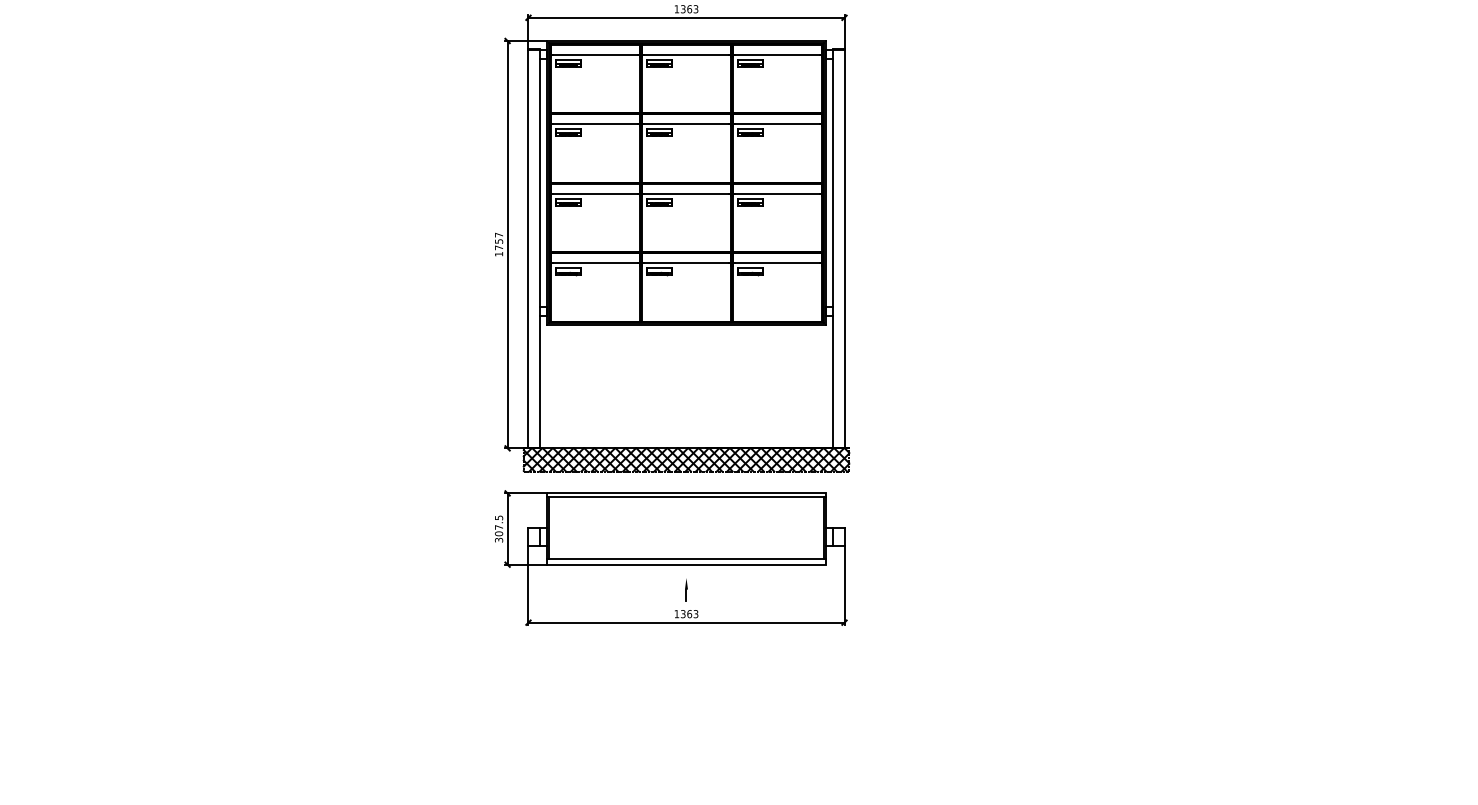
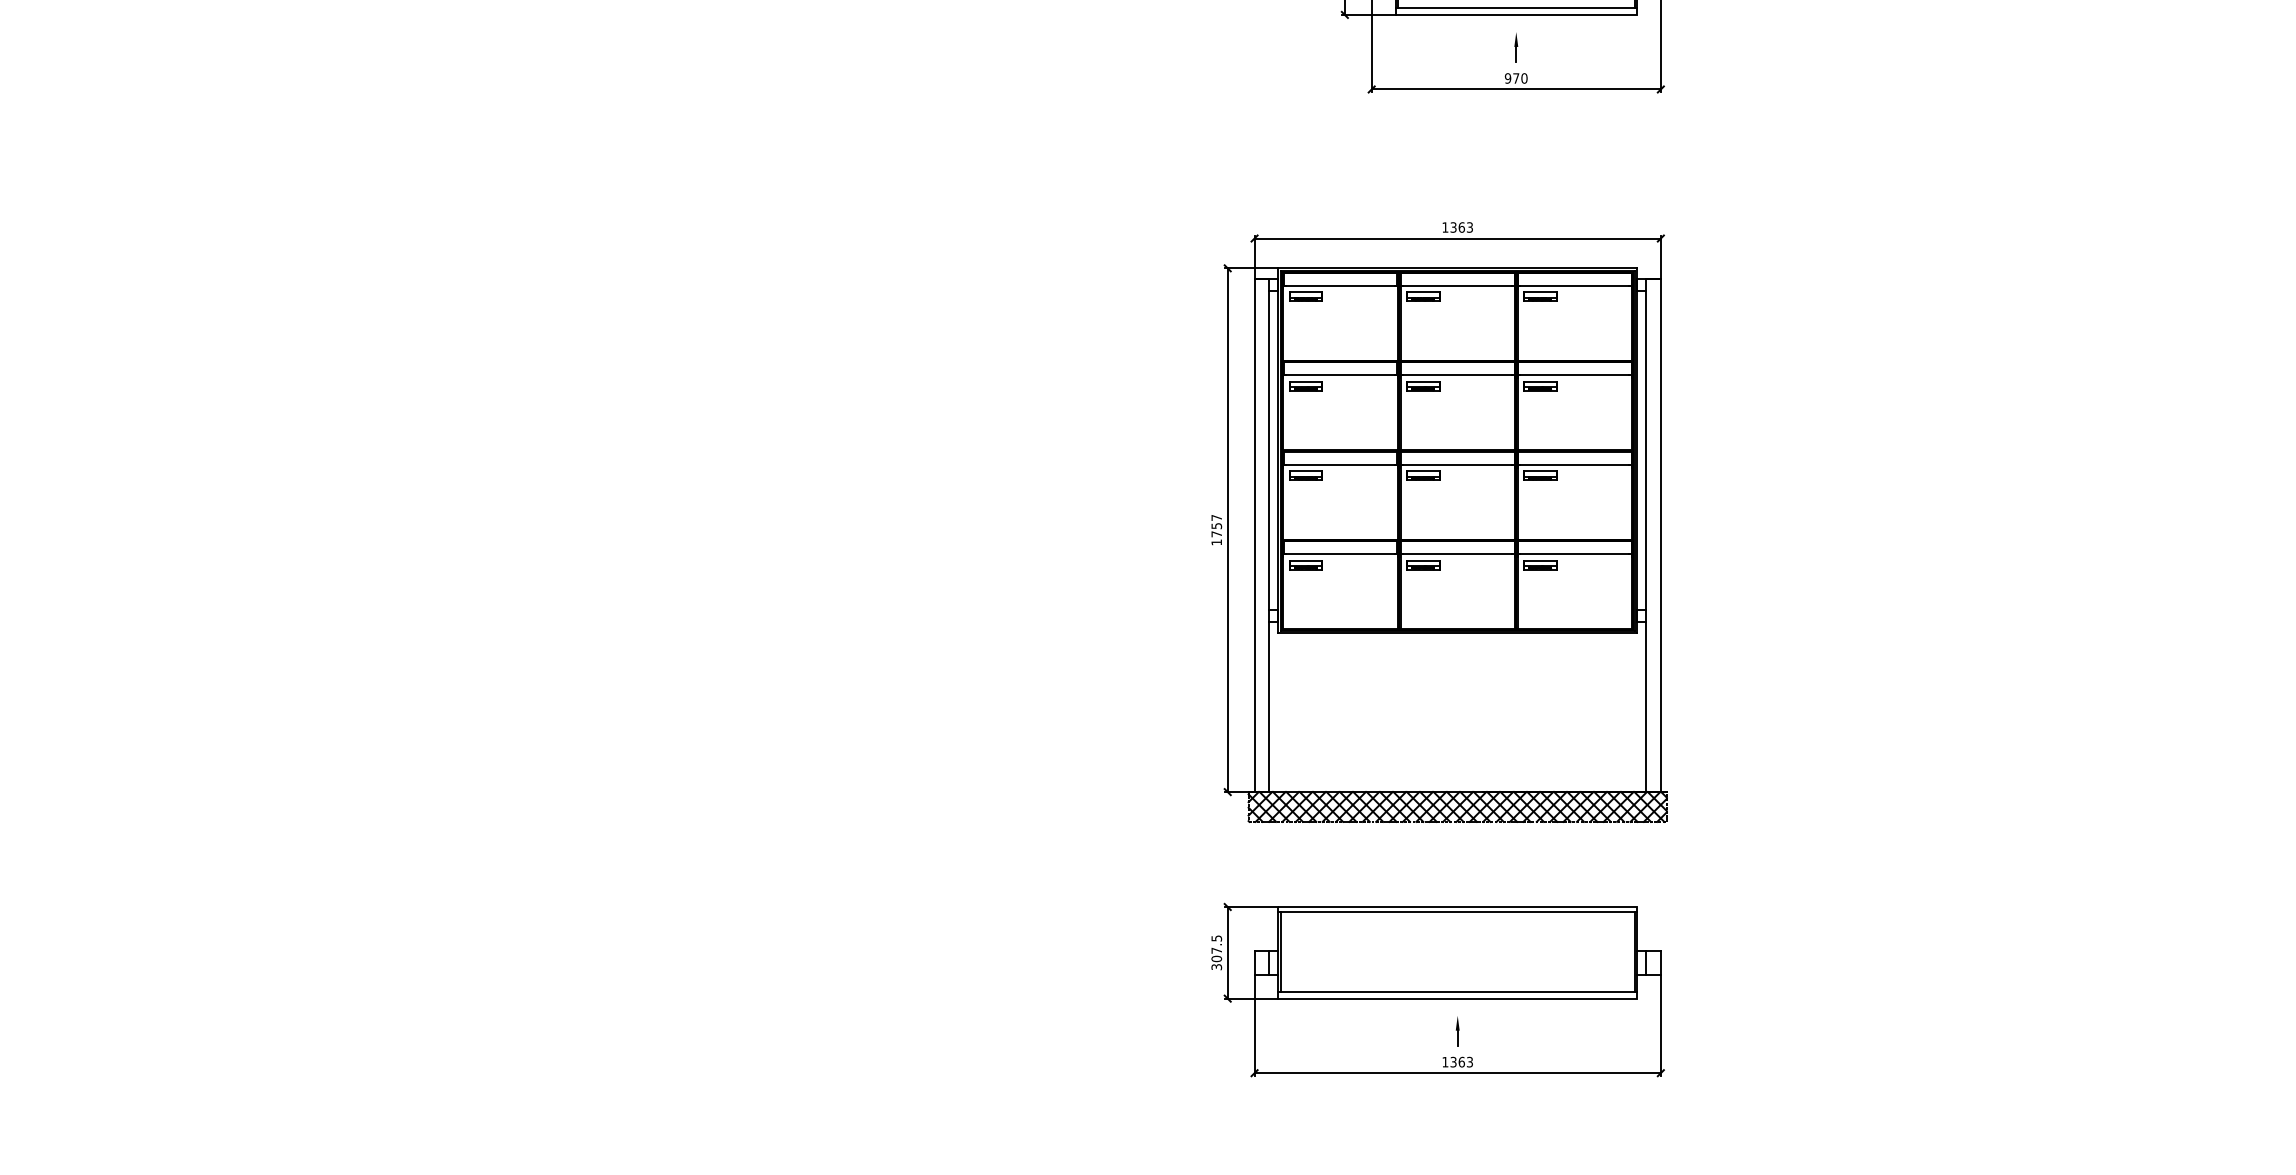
part: (670, 557) -> (1437, 989), moved

